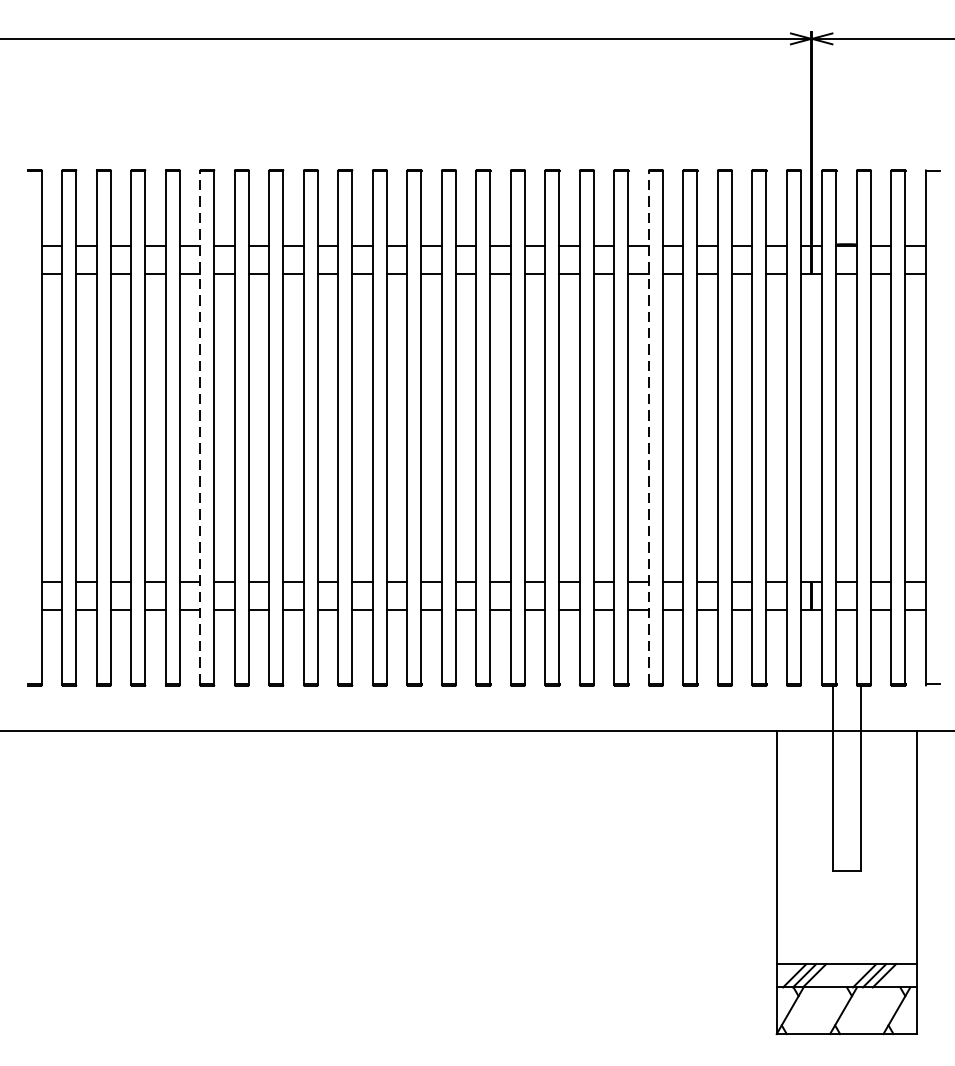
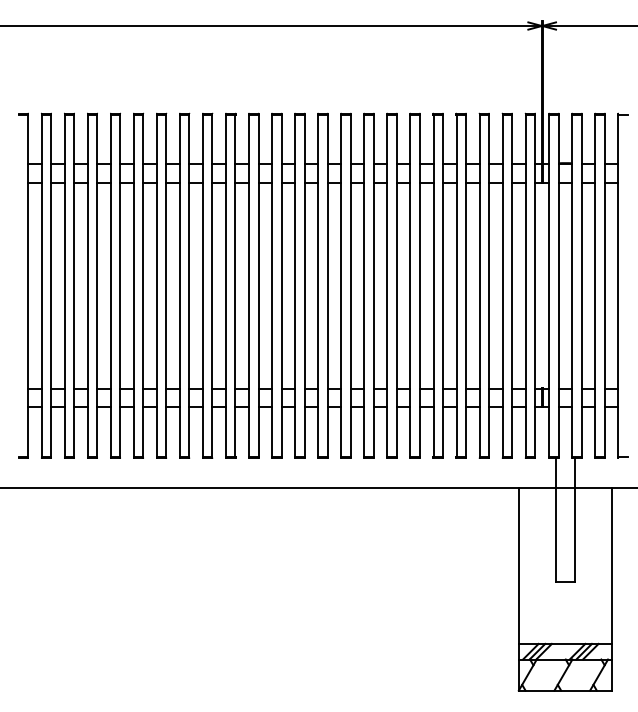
line: (199, 427) -> (133, 285), dashed -> solid
line: (648, 427) -> (433, 285), dashed -> solid

